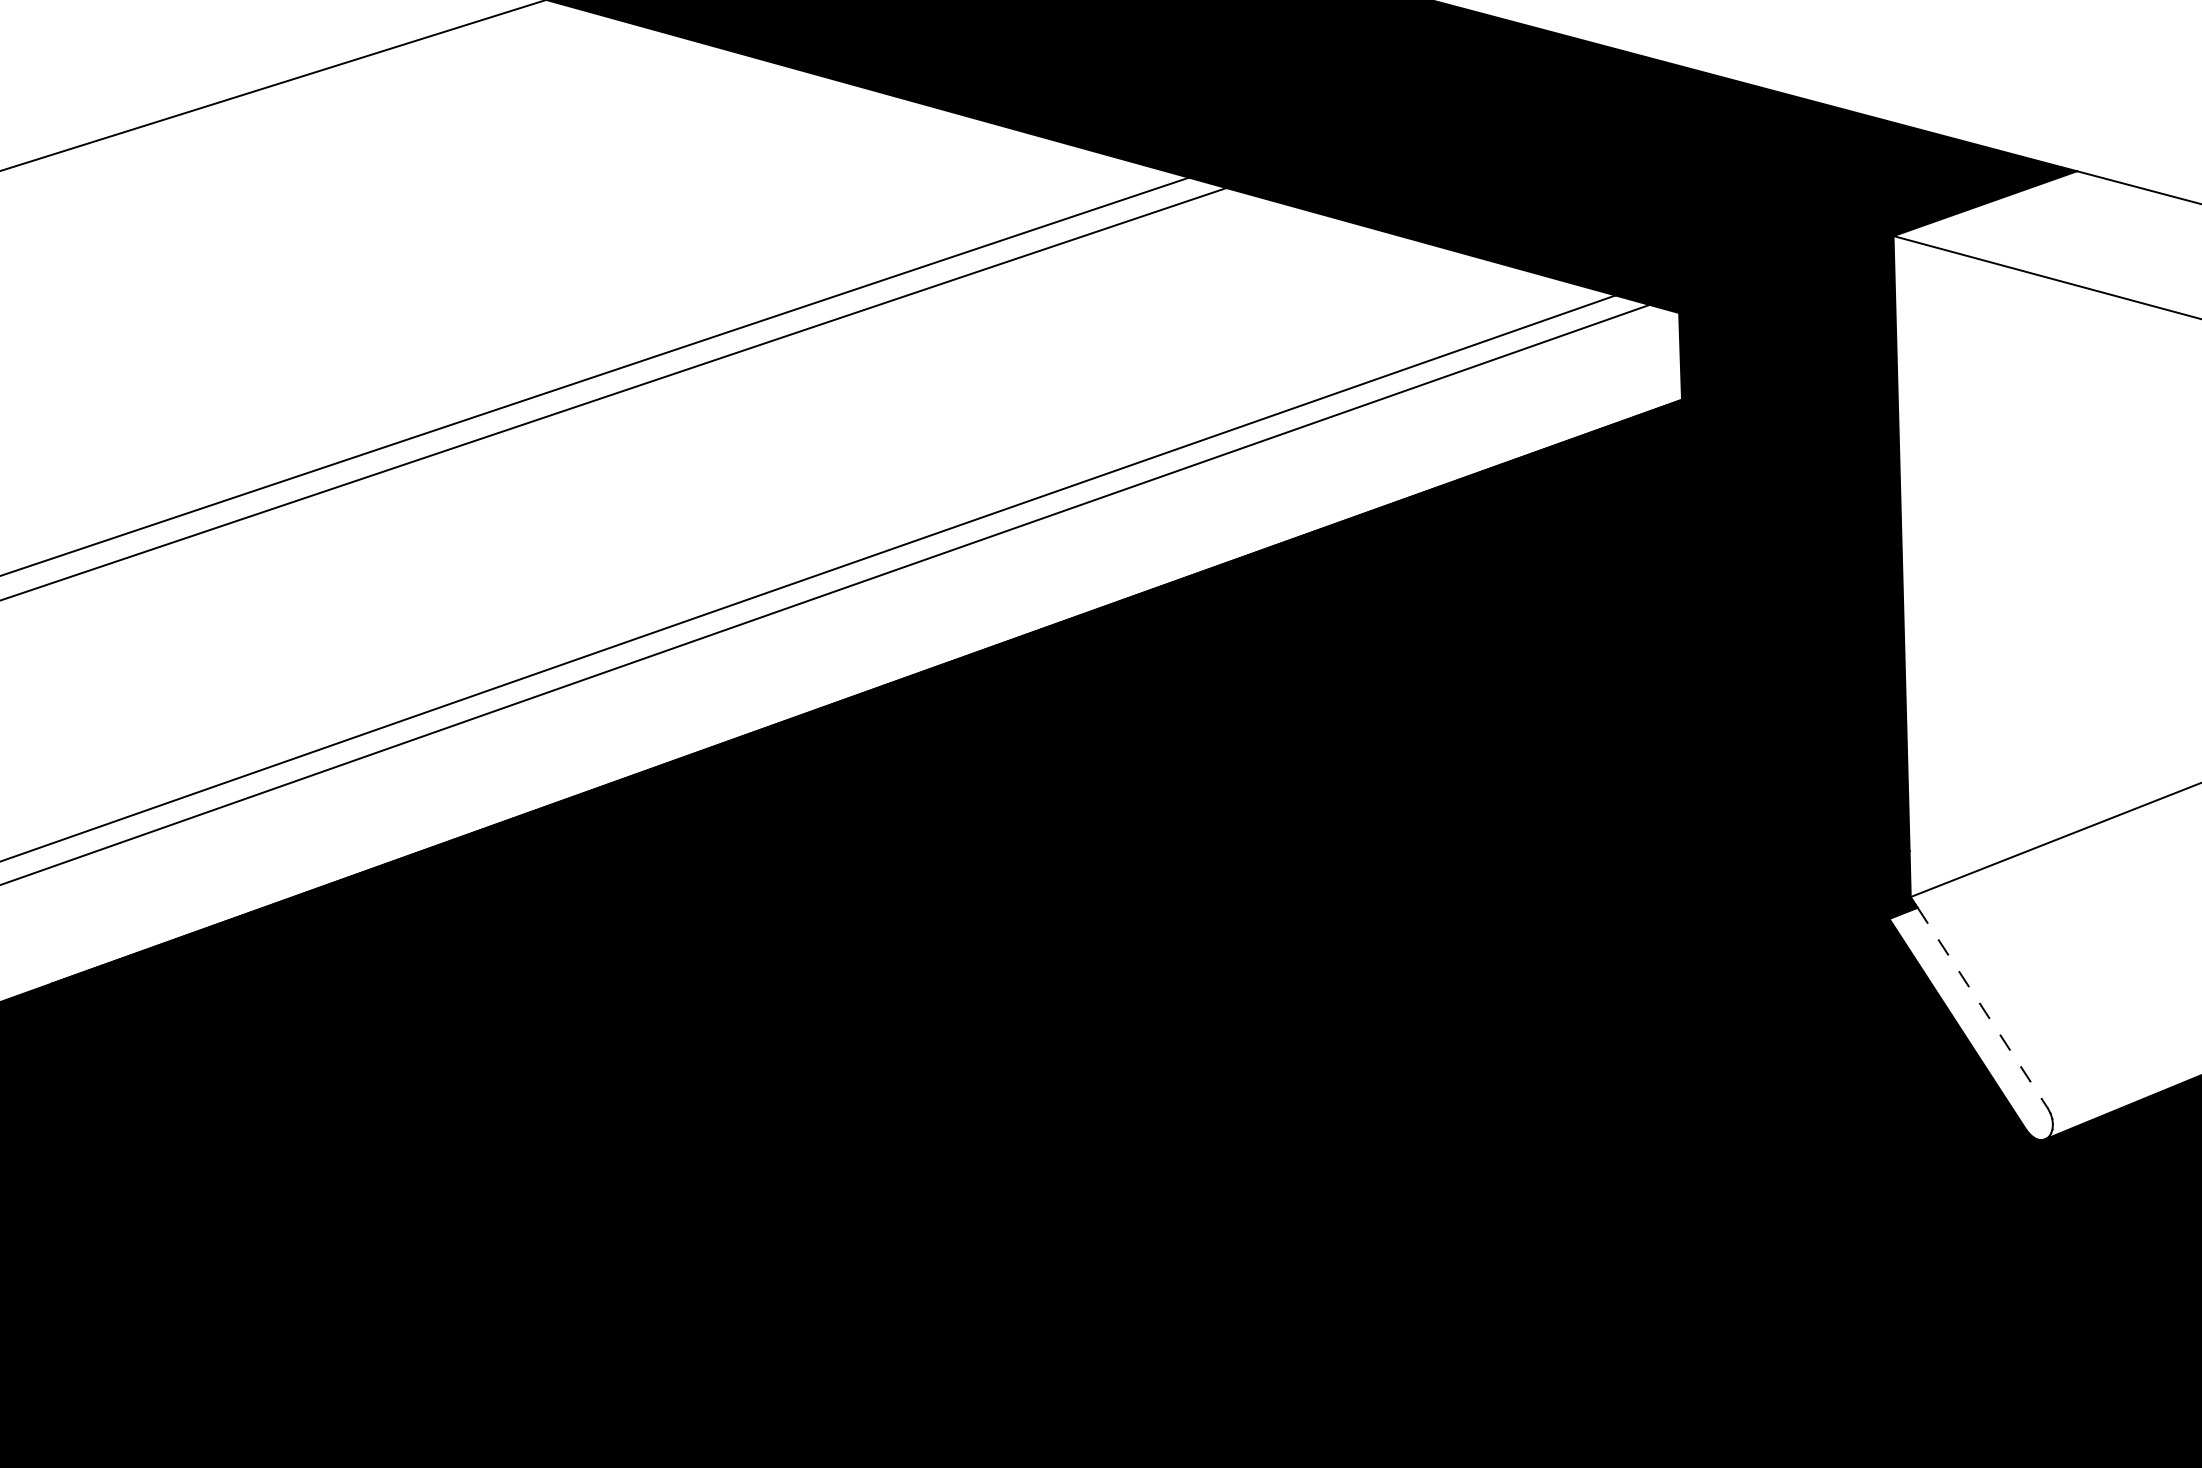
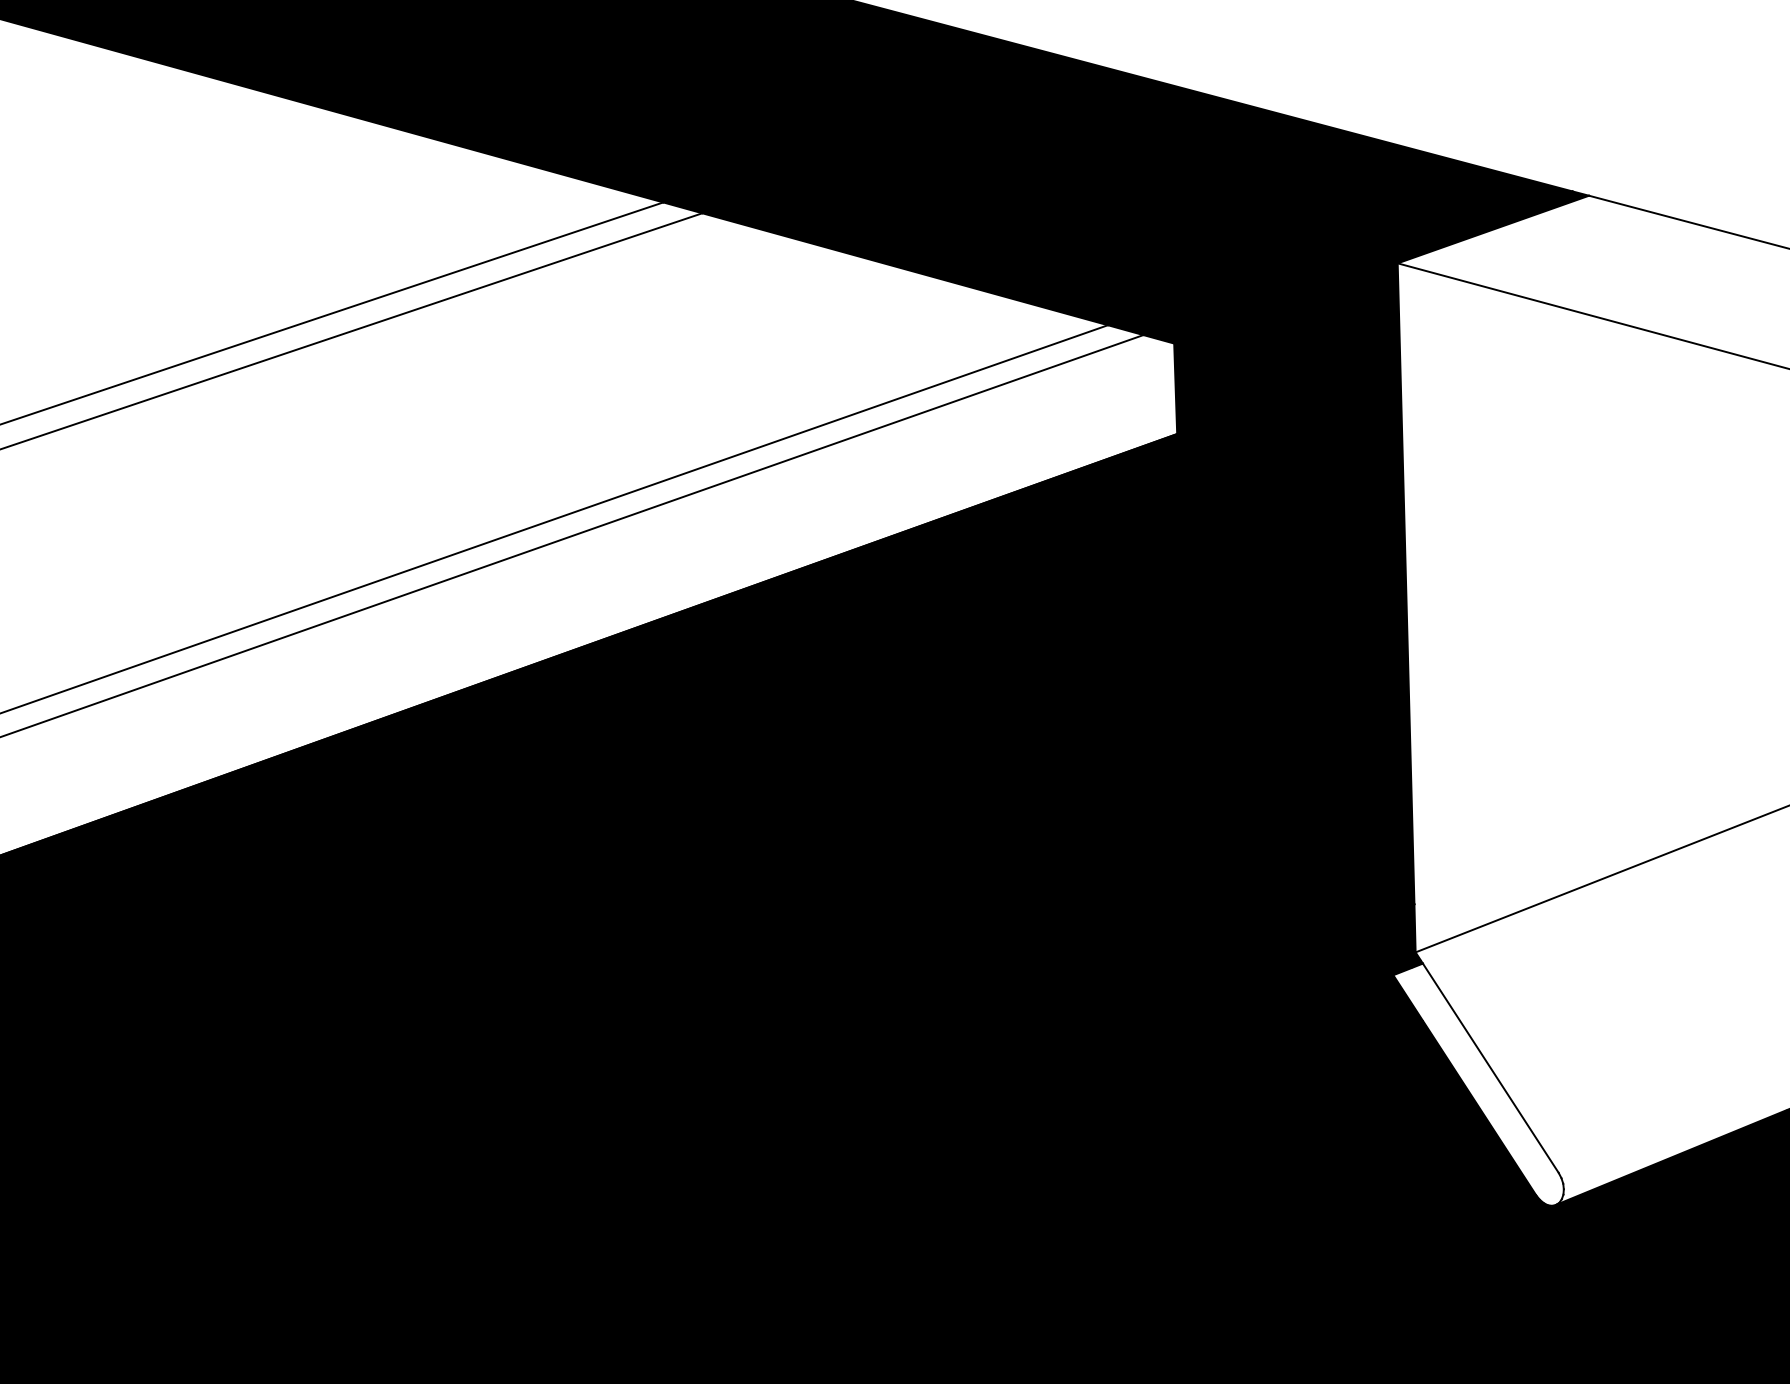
line: (1982, 1008) -> (1490, 1068), dashed -> solid

